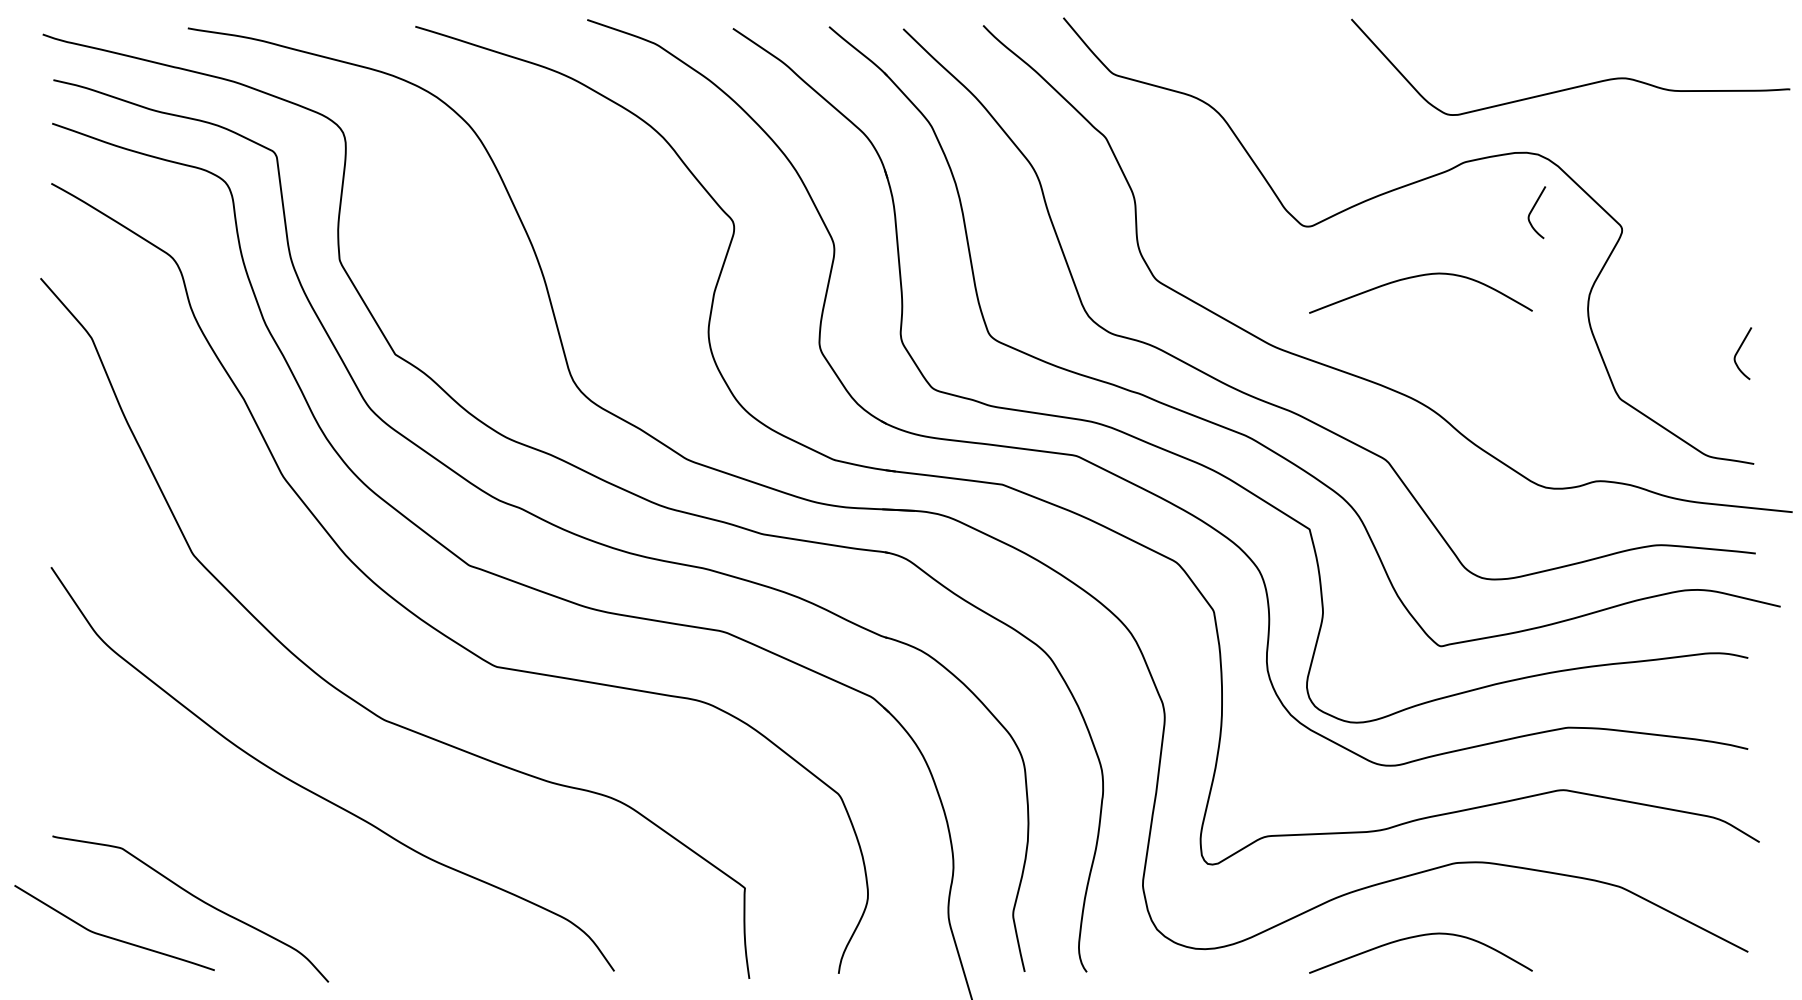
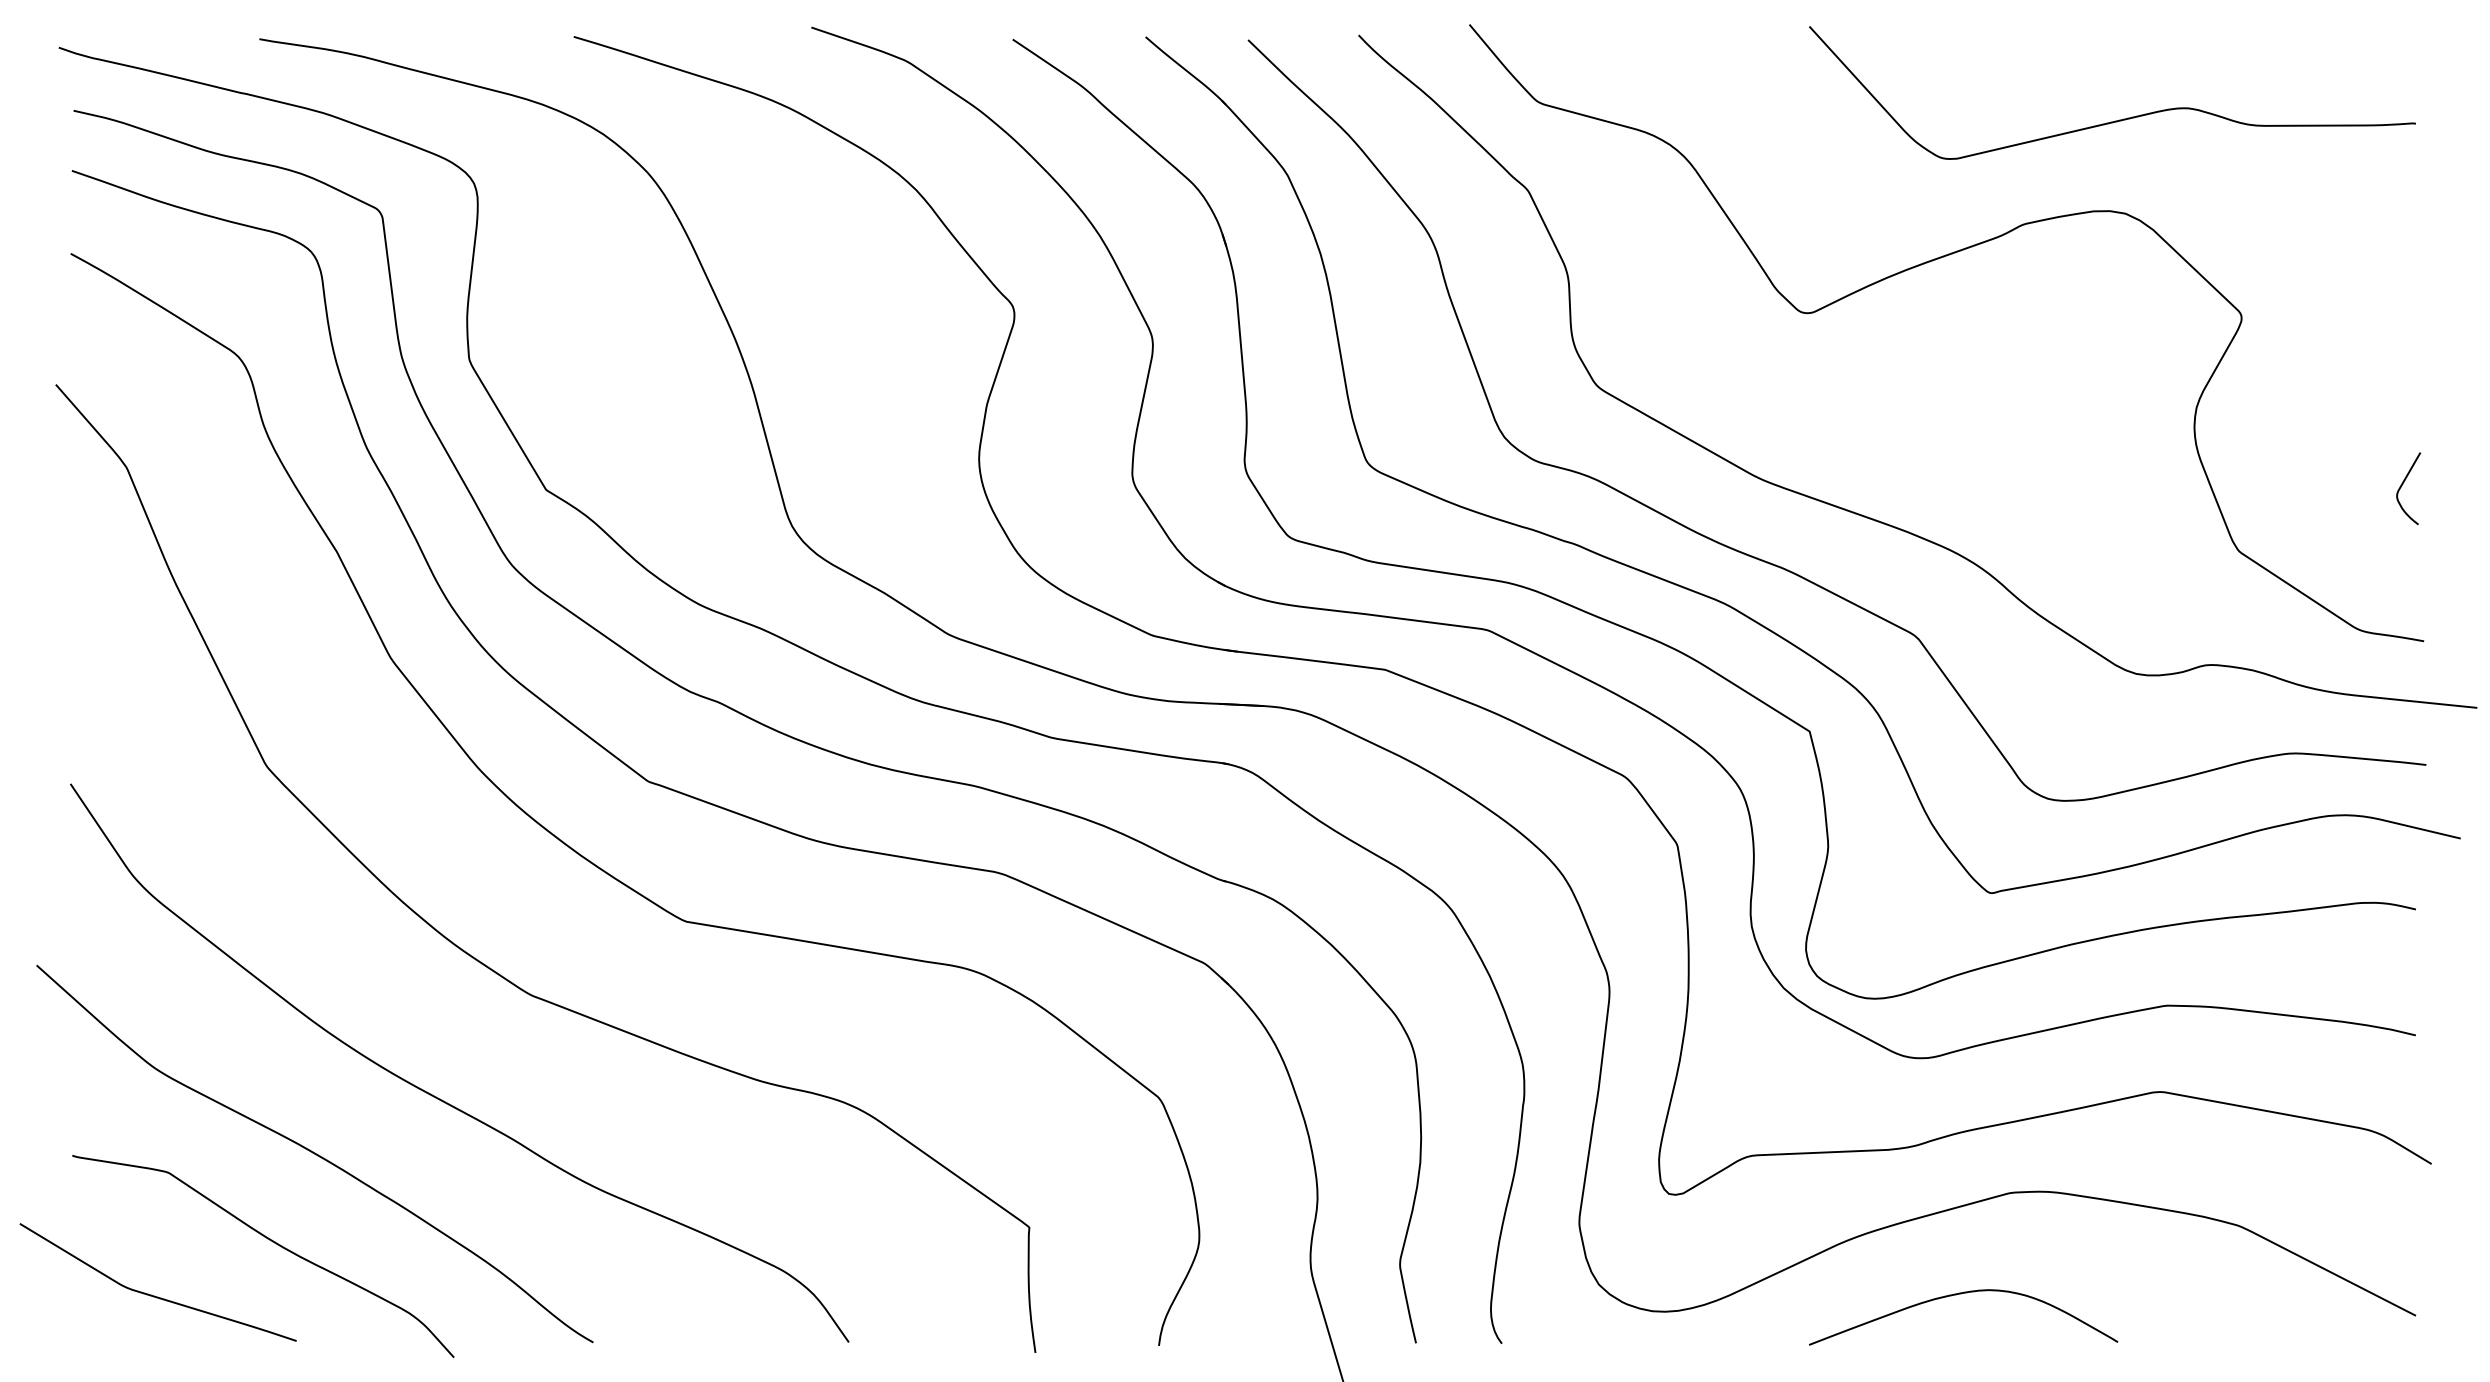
curve: (1574, 86) -> (2117, 119), moved
curve: (1532, 211) -> (2117, 292), removed
curve: (1417, 277) -> (1958, 383), removed
curve: (227, 834) -> (314, 1153), added

